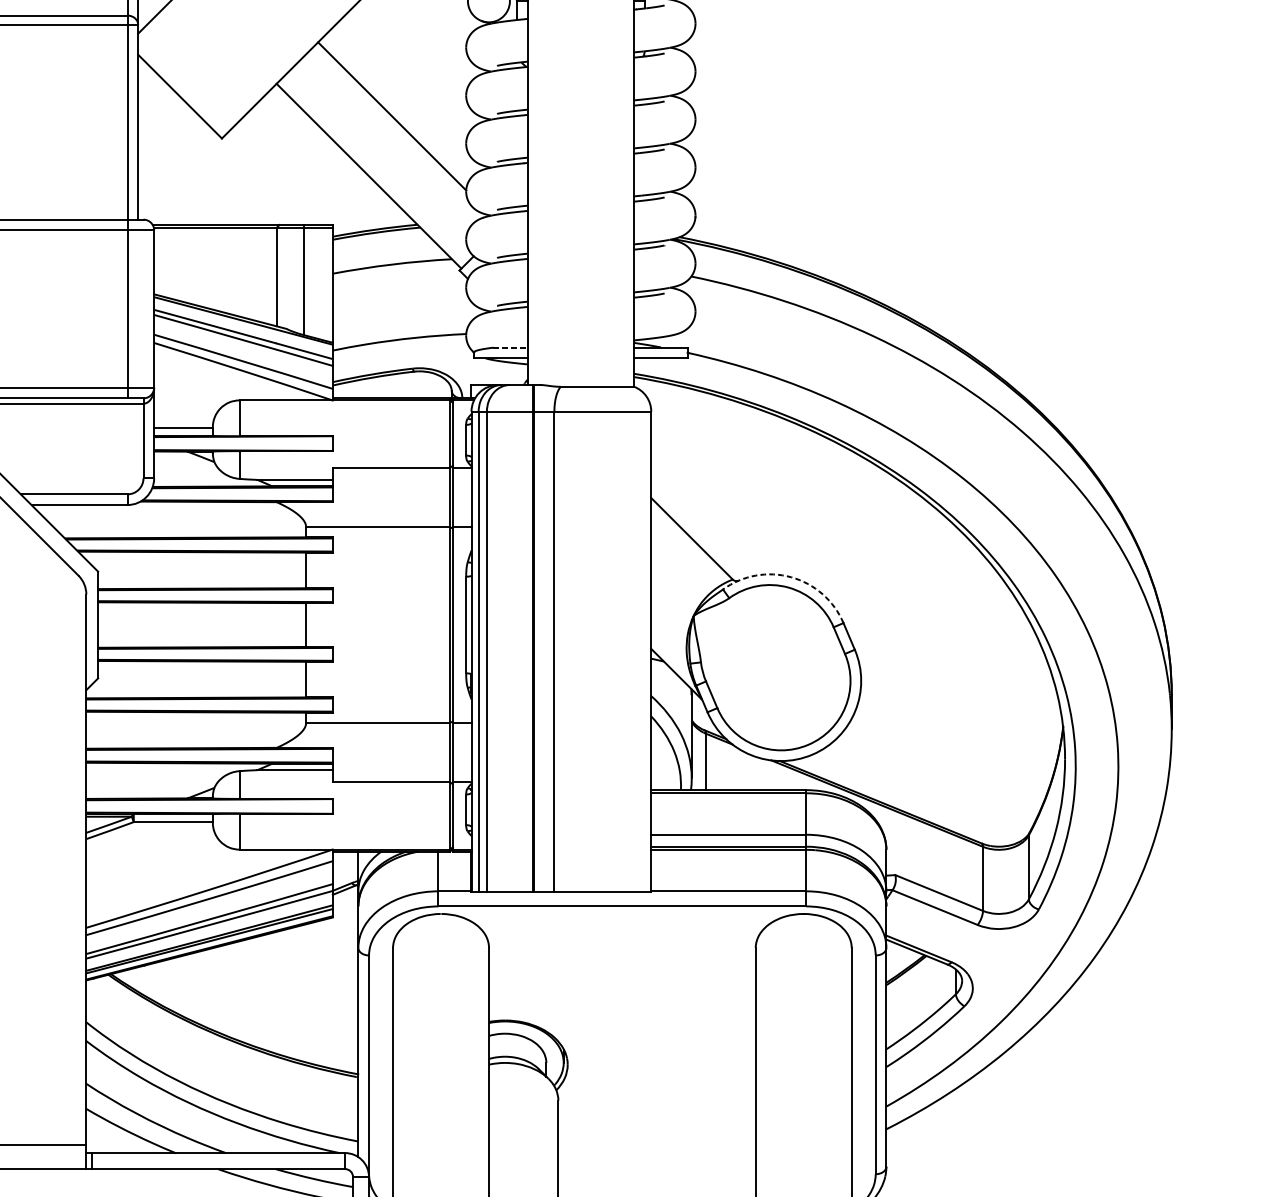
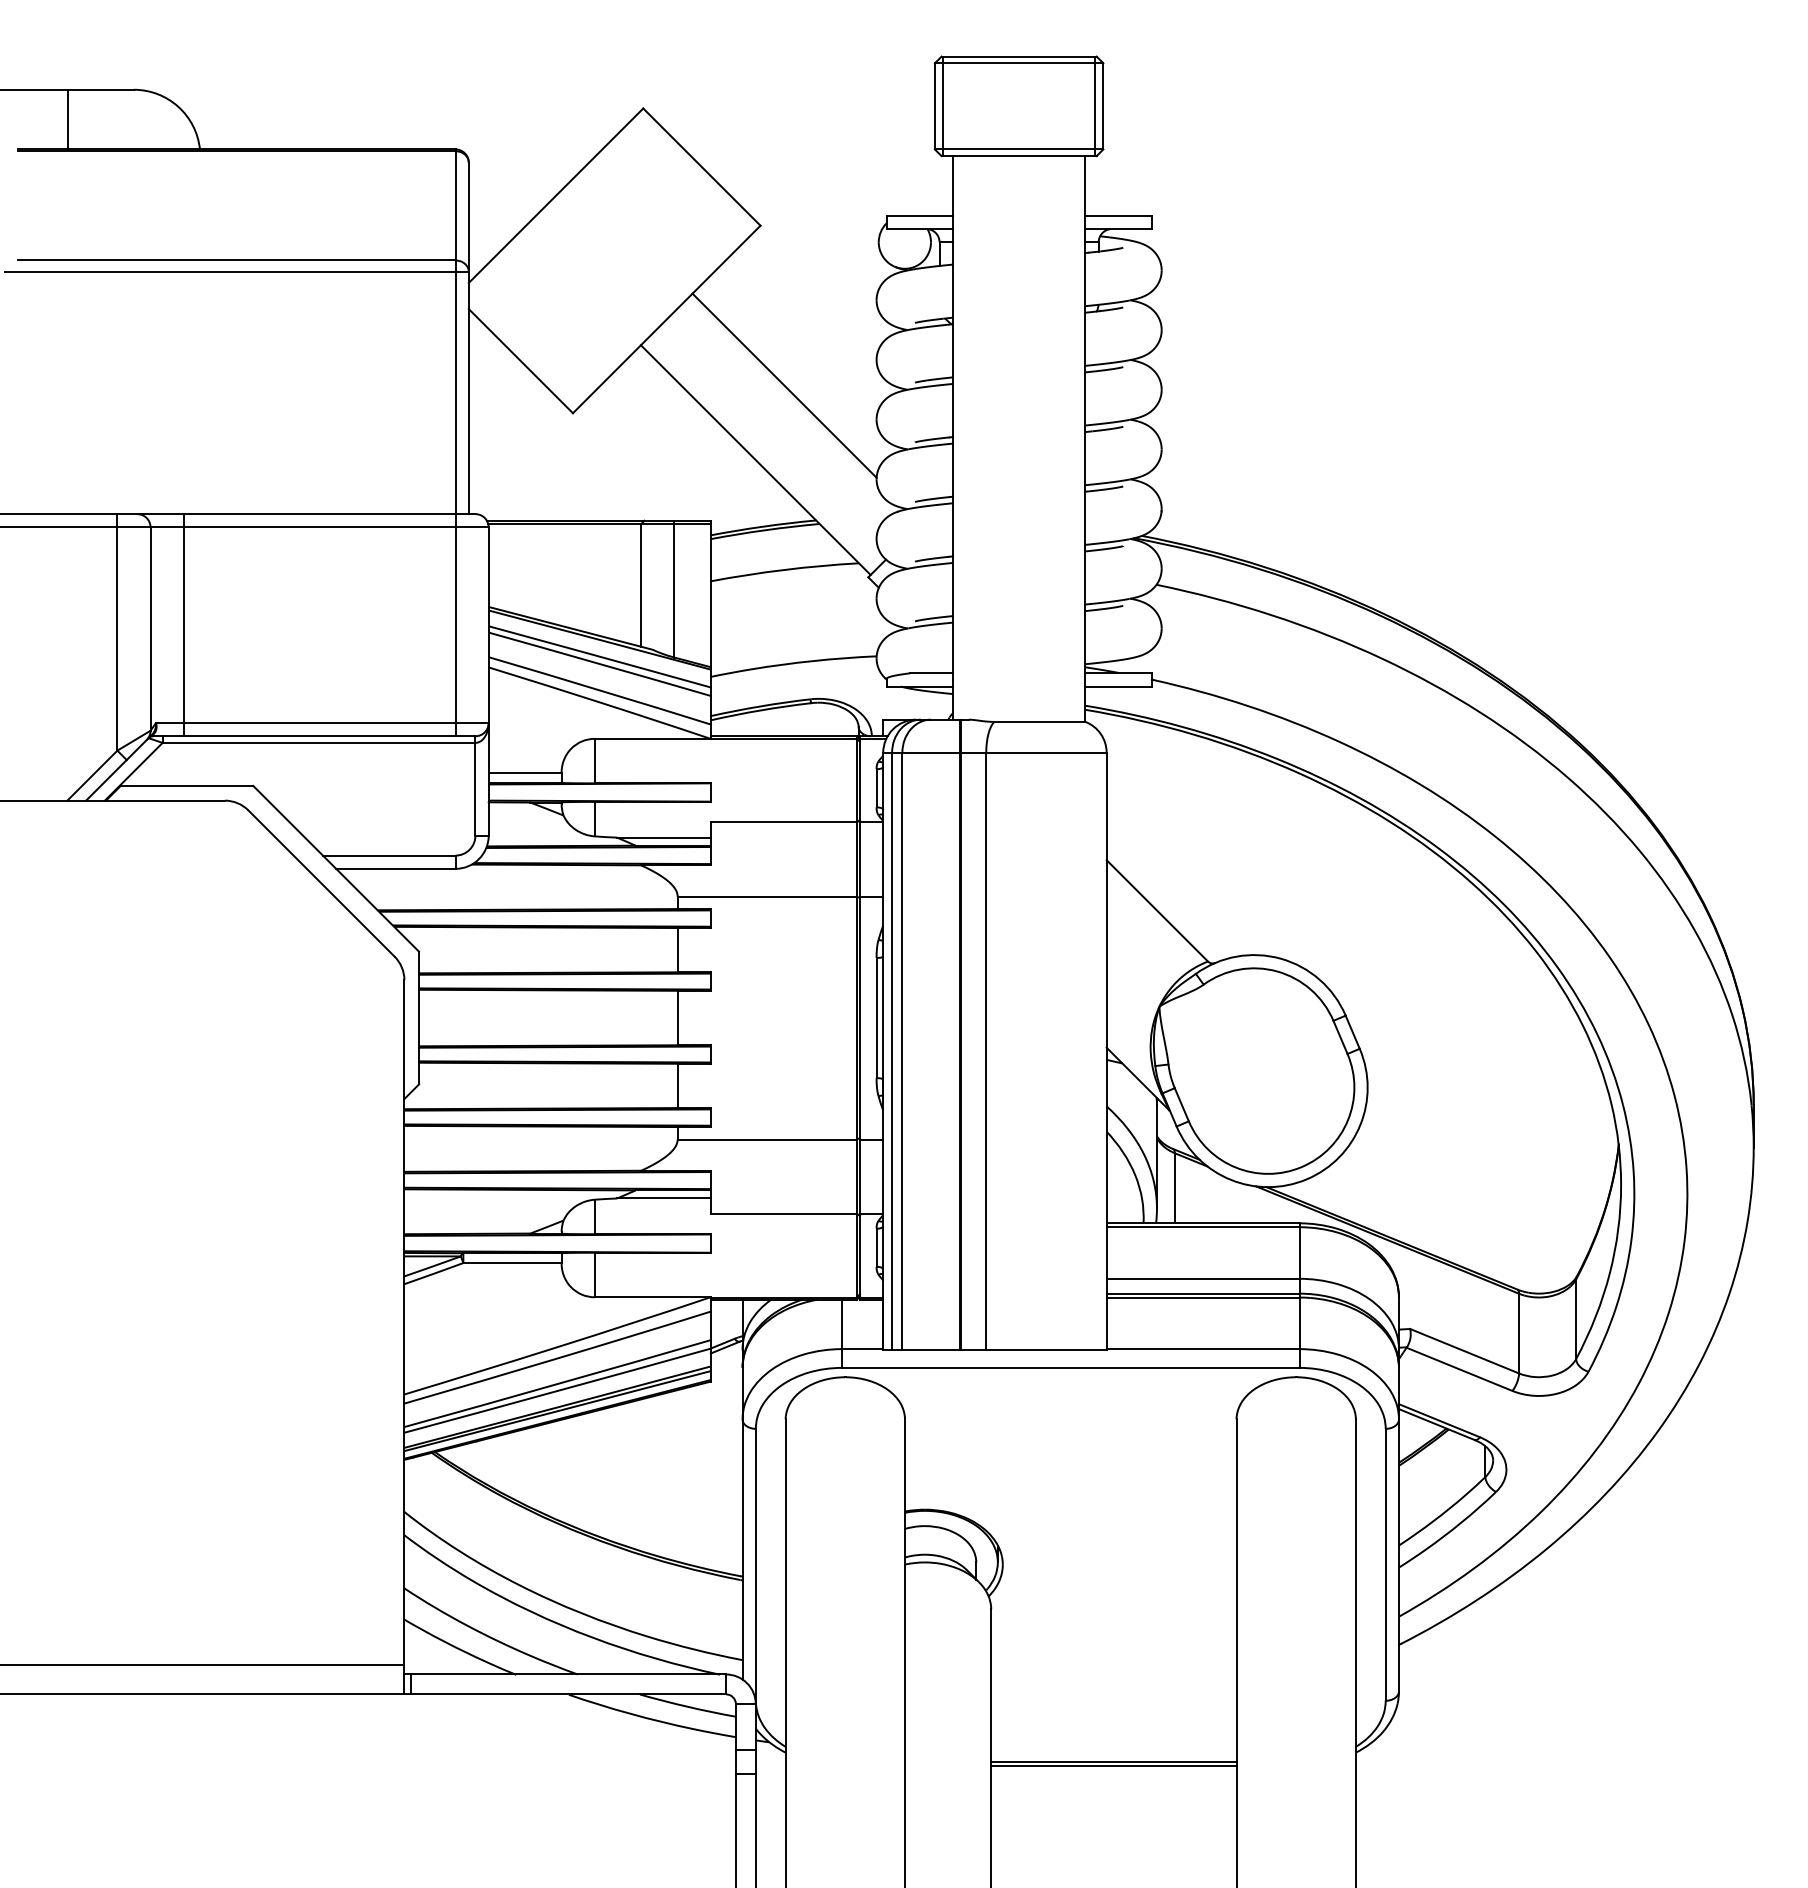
line: (511, 347) -> (932, 673), dashed -> solid
arc: (791, 577) -> (1280, 958), dashed -> solid

